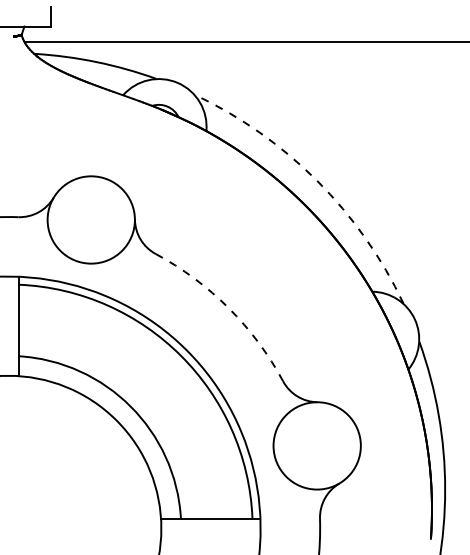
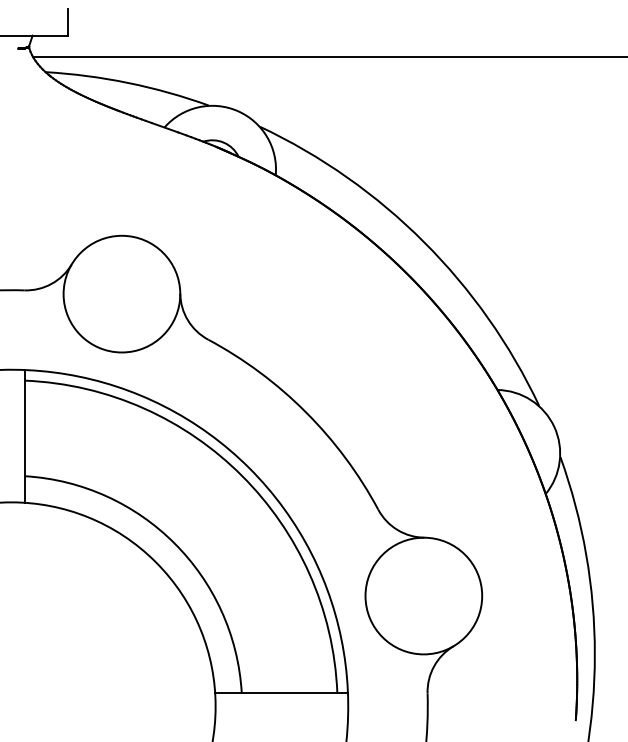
arc: (317, 180) -> (424, 241), dashed -> solid
arc: (228, 308) -> (305, 412), dashed -> solid

